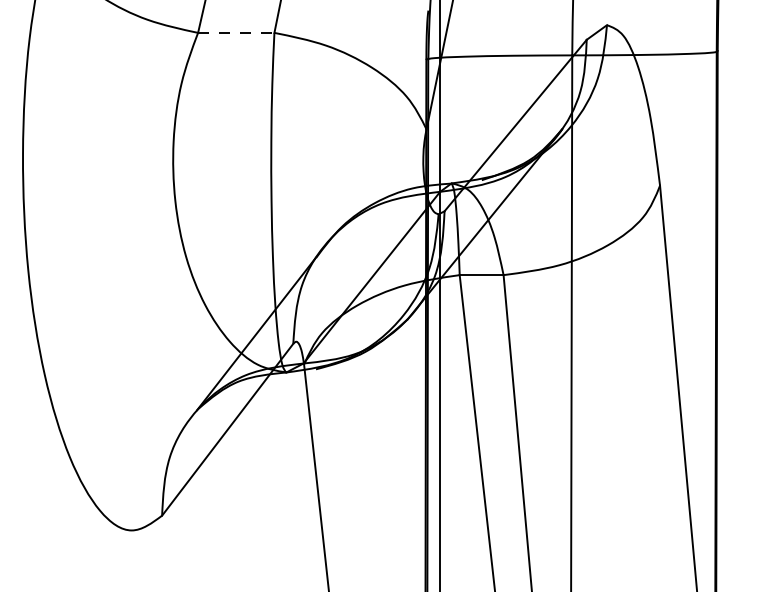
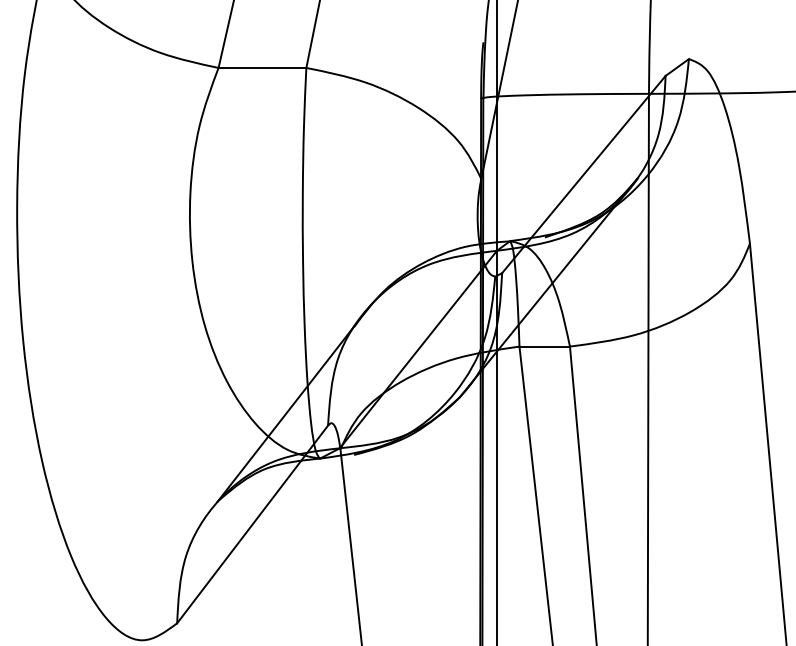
line: (236, 32) -> (262, 67), dashed -> solid

